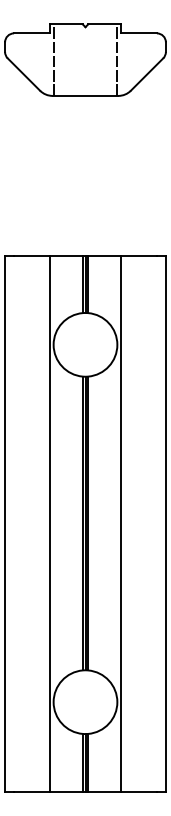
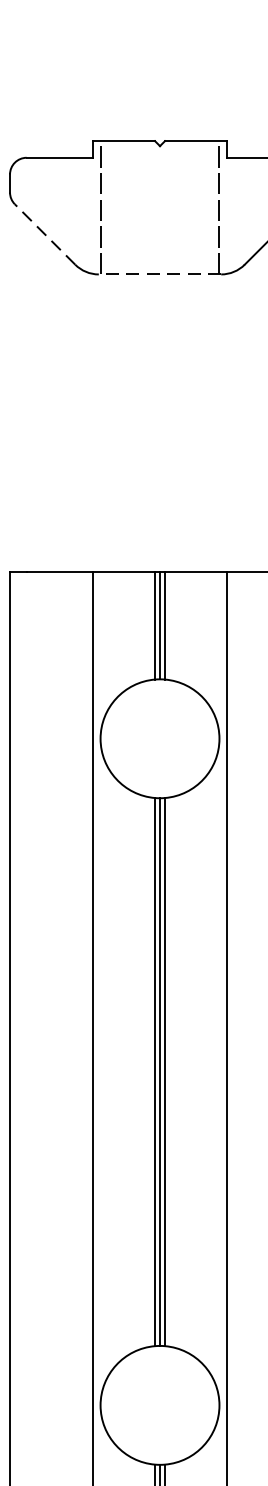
line: (23, 74) -> (44, 234), solid -> dashed
line: (85, 95) -> (160, 273), solid -> dashed

